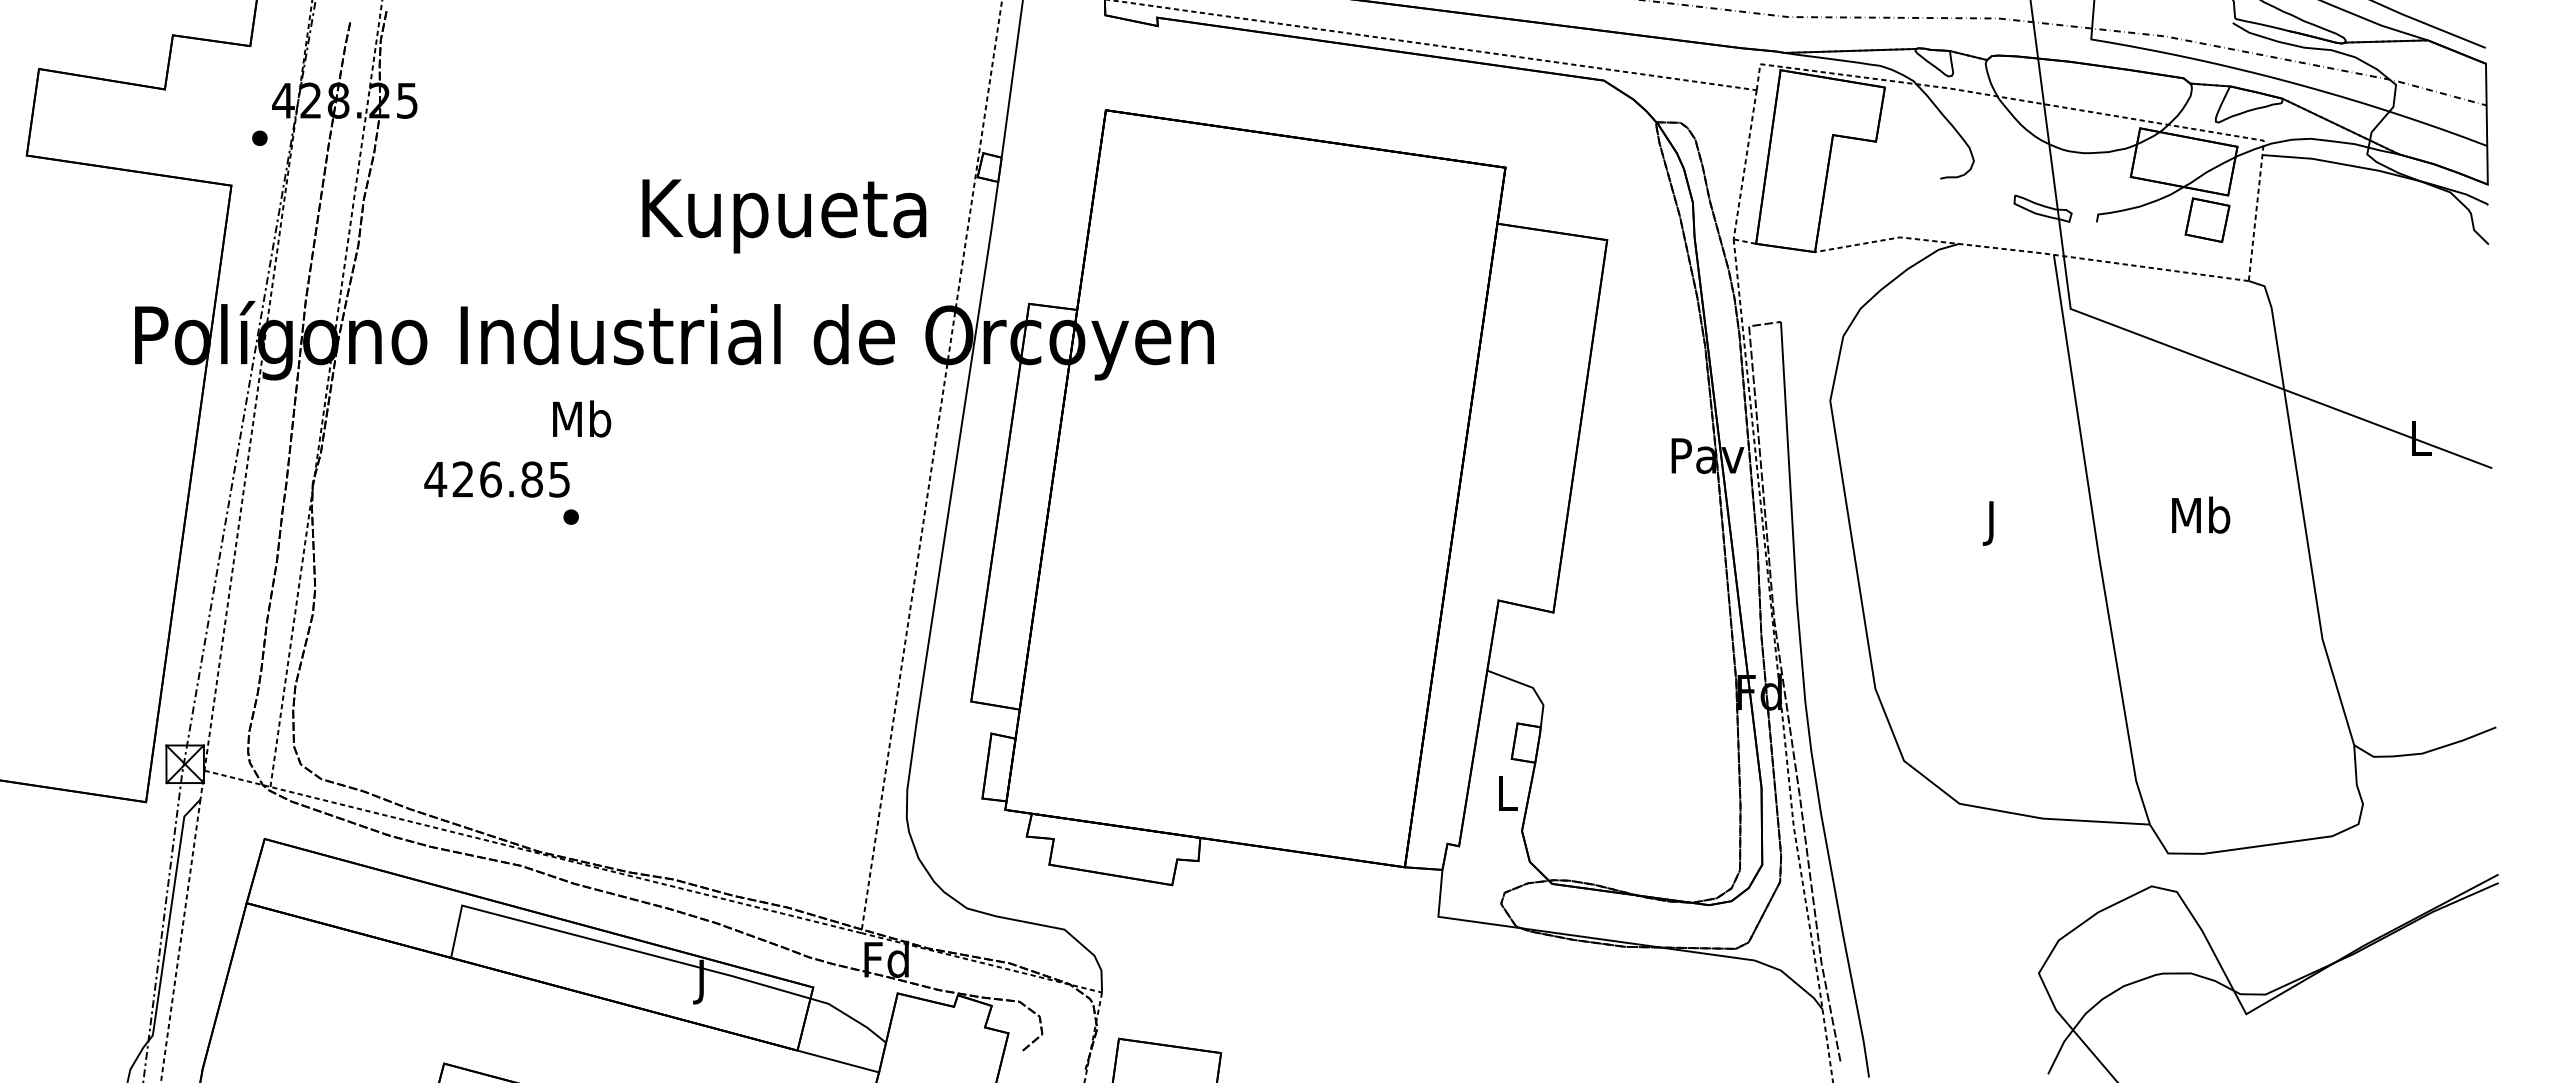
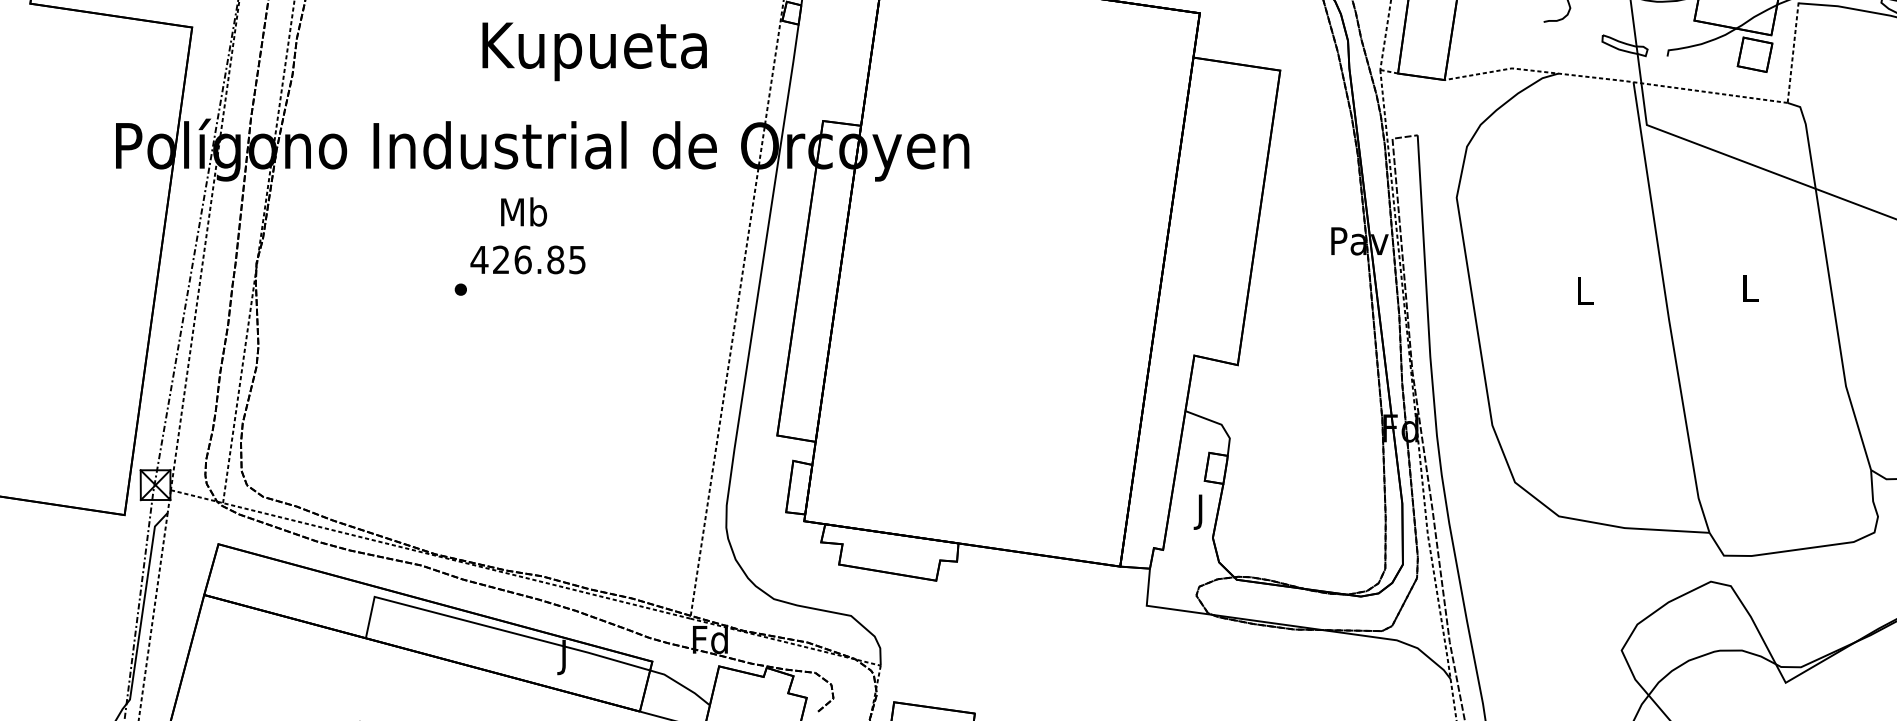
text: (784, 216) -> (594, 51), moved
text: (582, 418) -> (524, 211), moved
text: (496, 479) -> (527, 259), moved
text: (2201, 514) -> (1750, 287), Mb -> L
text: (1992, 523) -> (1585, 294), J -> L
text: (1507, 798) -> (1201, 512), L -> J

